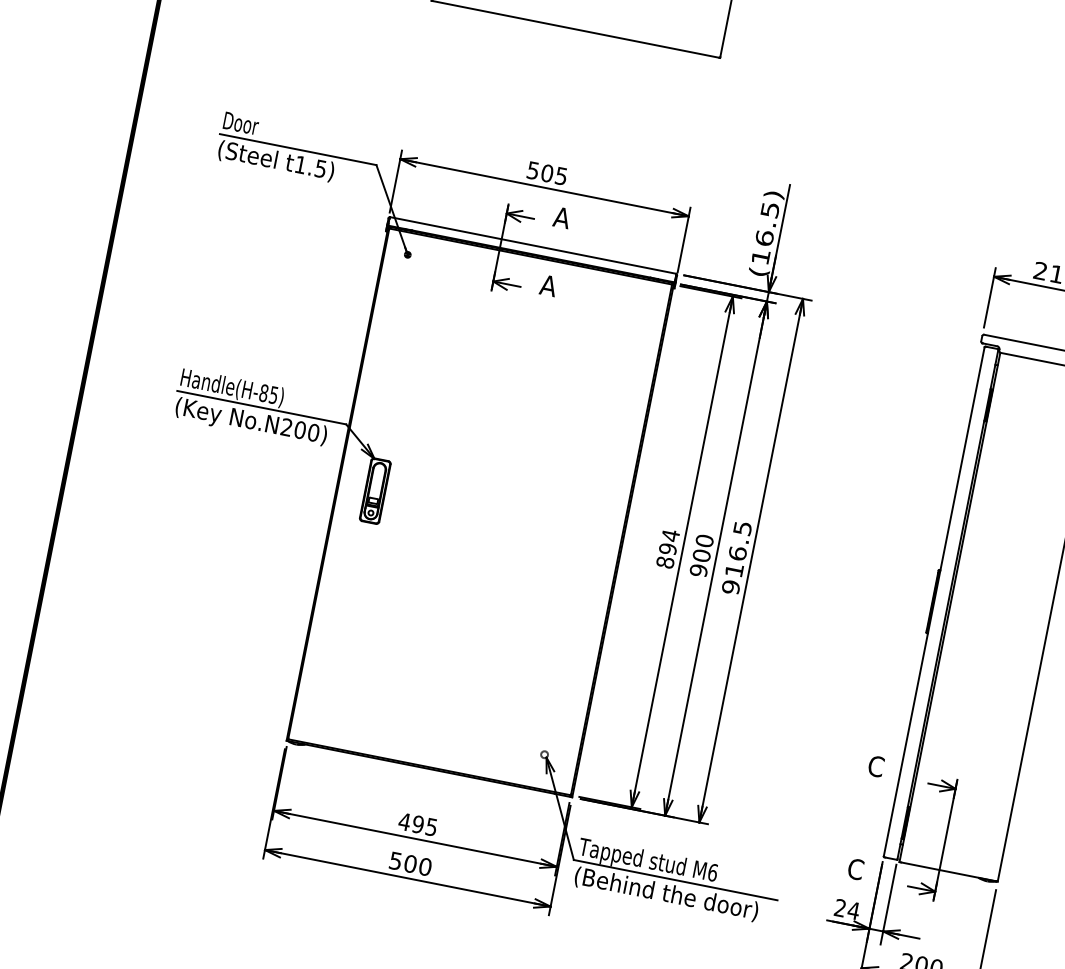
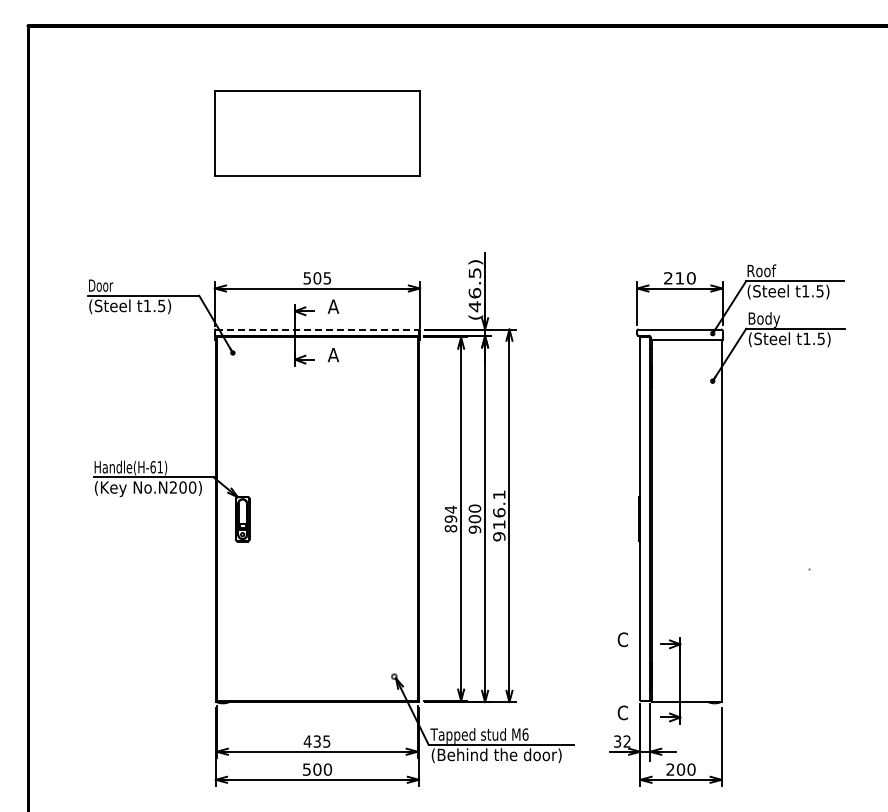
line: (533, 245) -> (317, 329), solid -> dashed
text: (760, 256) -> (474, 306), (16.5) -> (46.5)
text: (268, 394) -> (156, 467), Handle(H-85) -> Handle(H-61)
text: (743, 527) -> (499, 494), 916.5 -> 916.1
text: (417, 824) -> (316, 741), 495 -> 435
text: (847, 909) -> (622, 741), 24 -> 32

